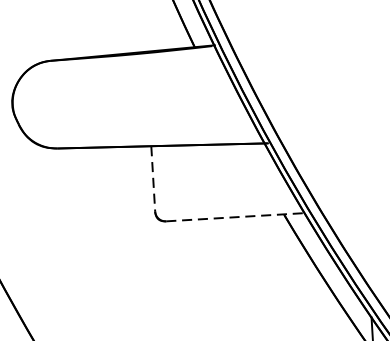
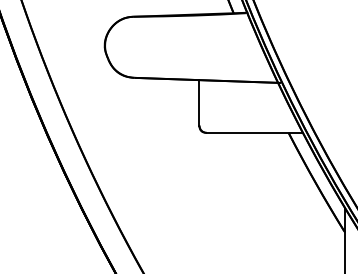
line: (153, 178) -> (199, 102), dashed -> solid
line: (236, 216) -> (255, 132), dashed -> solid

